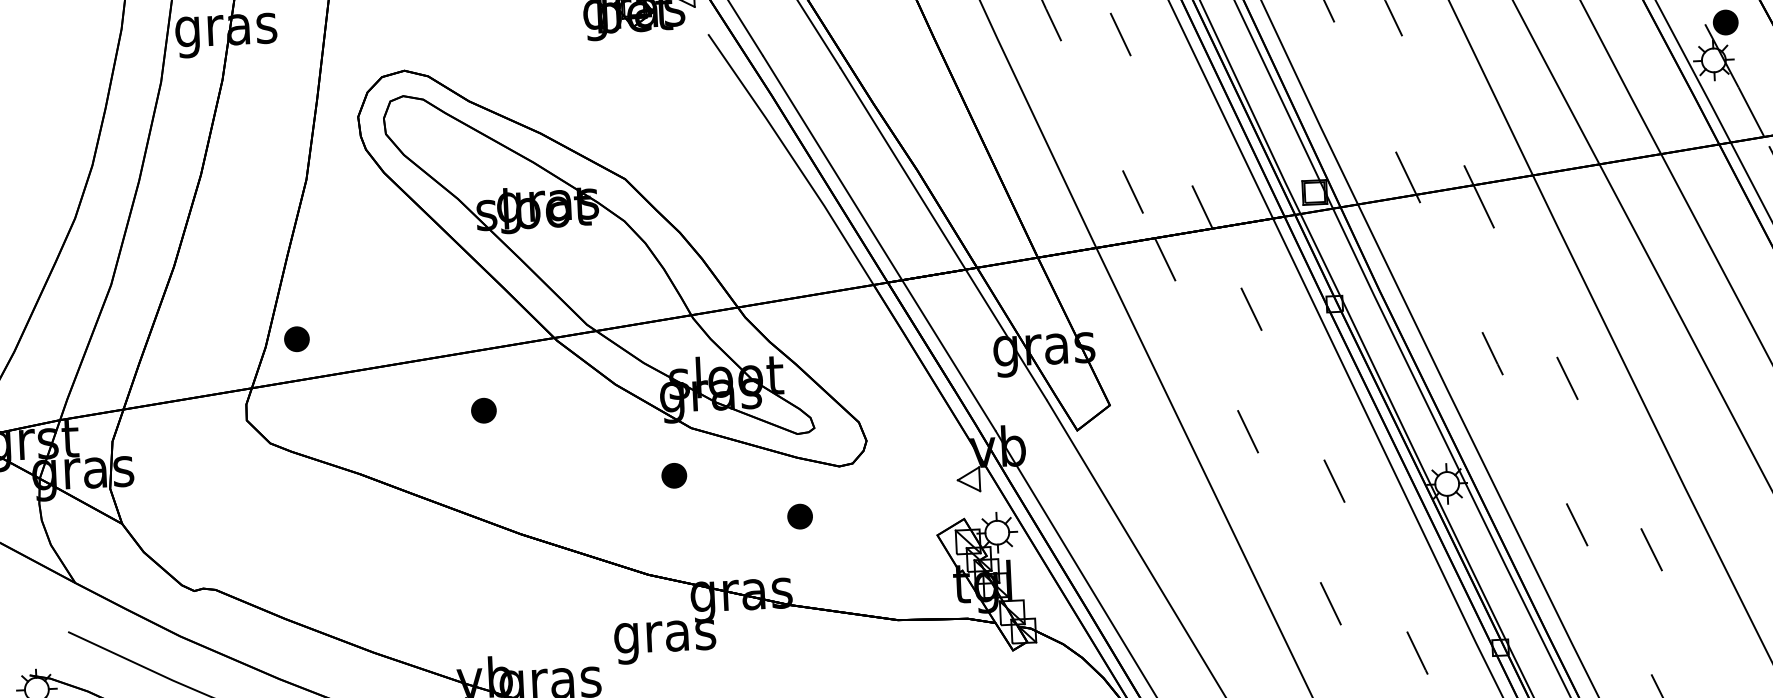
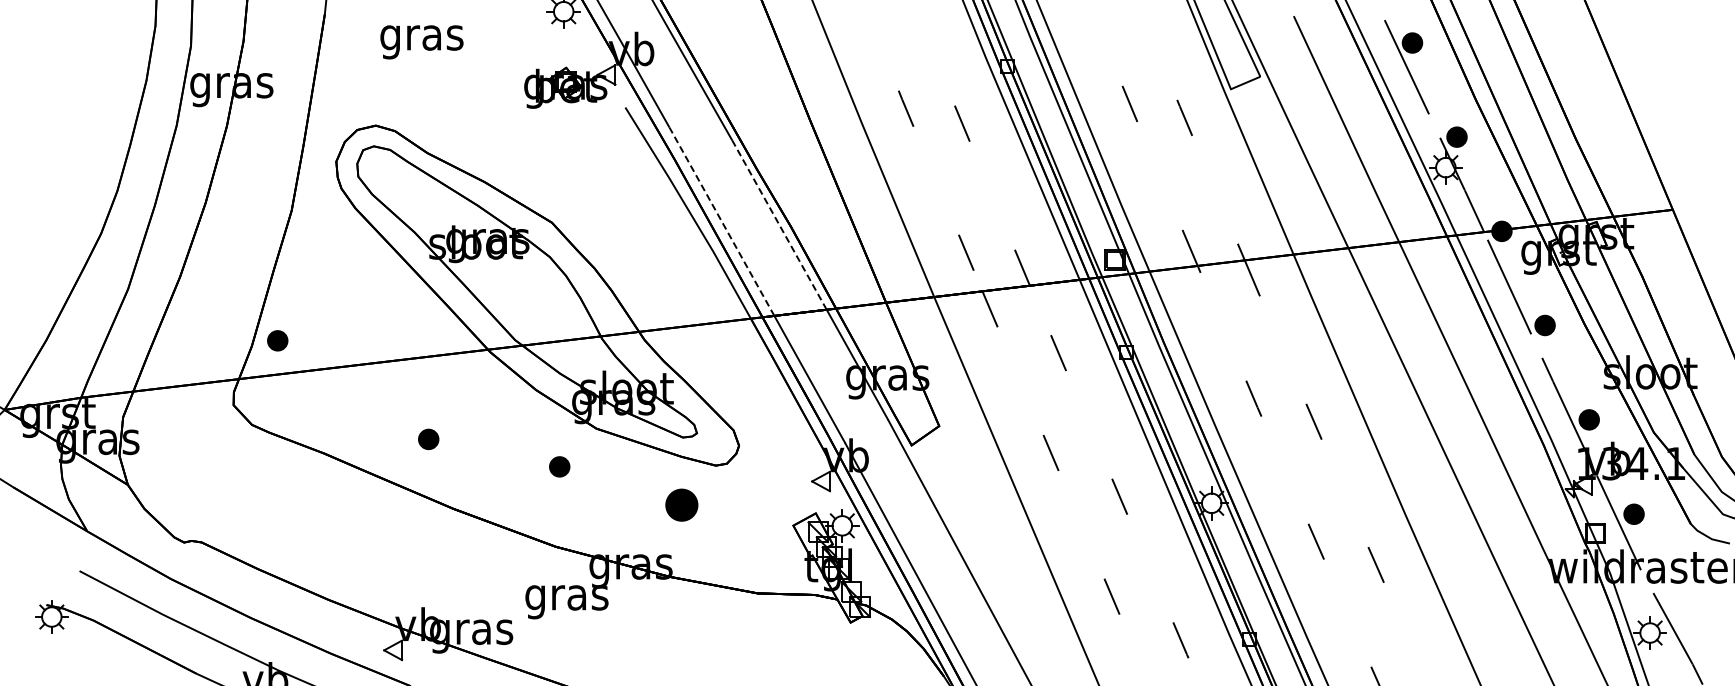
line: (832, 167) -> (721, 221), solid -> dashed
line: (903, 169) -> (779, 225), solid -> dashed
part: (483, 410) -> (428, 439), moved
part: (674, 475) -> (559, 466), moved
part: (799, 515) -> (681, 504), size x1.6

